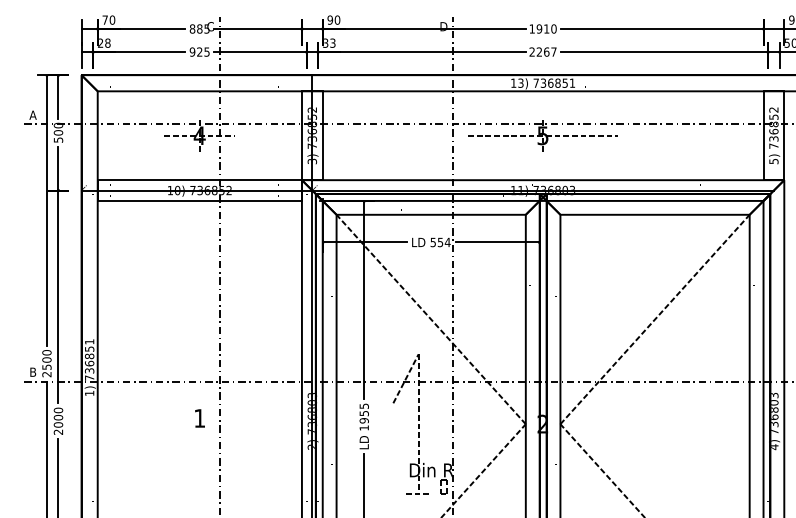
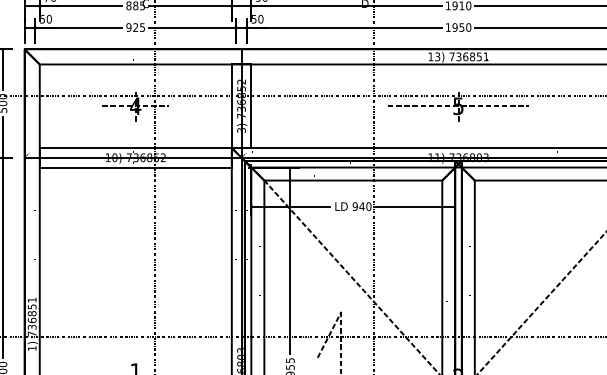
text: (104, 42) -> (46, 18), 28 -> 50
text: (329, 42) -> (257, 18), 33 -> 50
text: (542, 51) -> (457, 27), 2267 -> 1950
text: (440, 242) -> (362, 206), 554 -> 940

